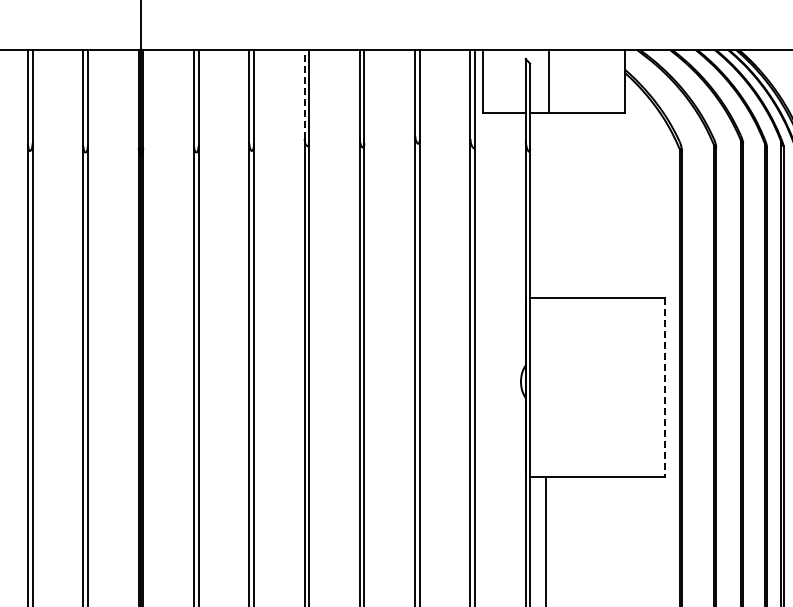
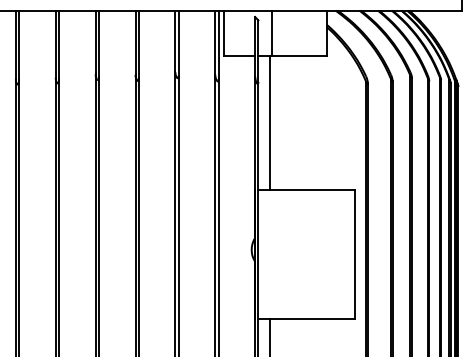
line: (304, 93) -> (95, 41), dashed -> solid
line: (546, 205) -> (270, 122), added
line: (664, 387) -> (355, 254), dashed -> solid

